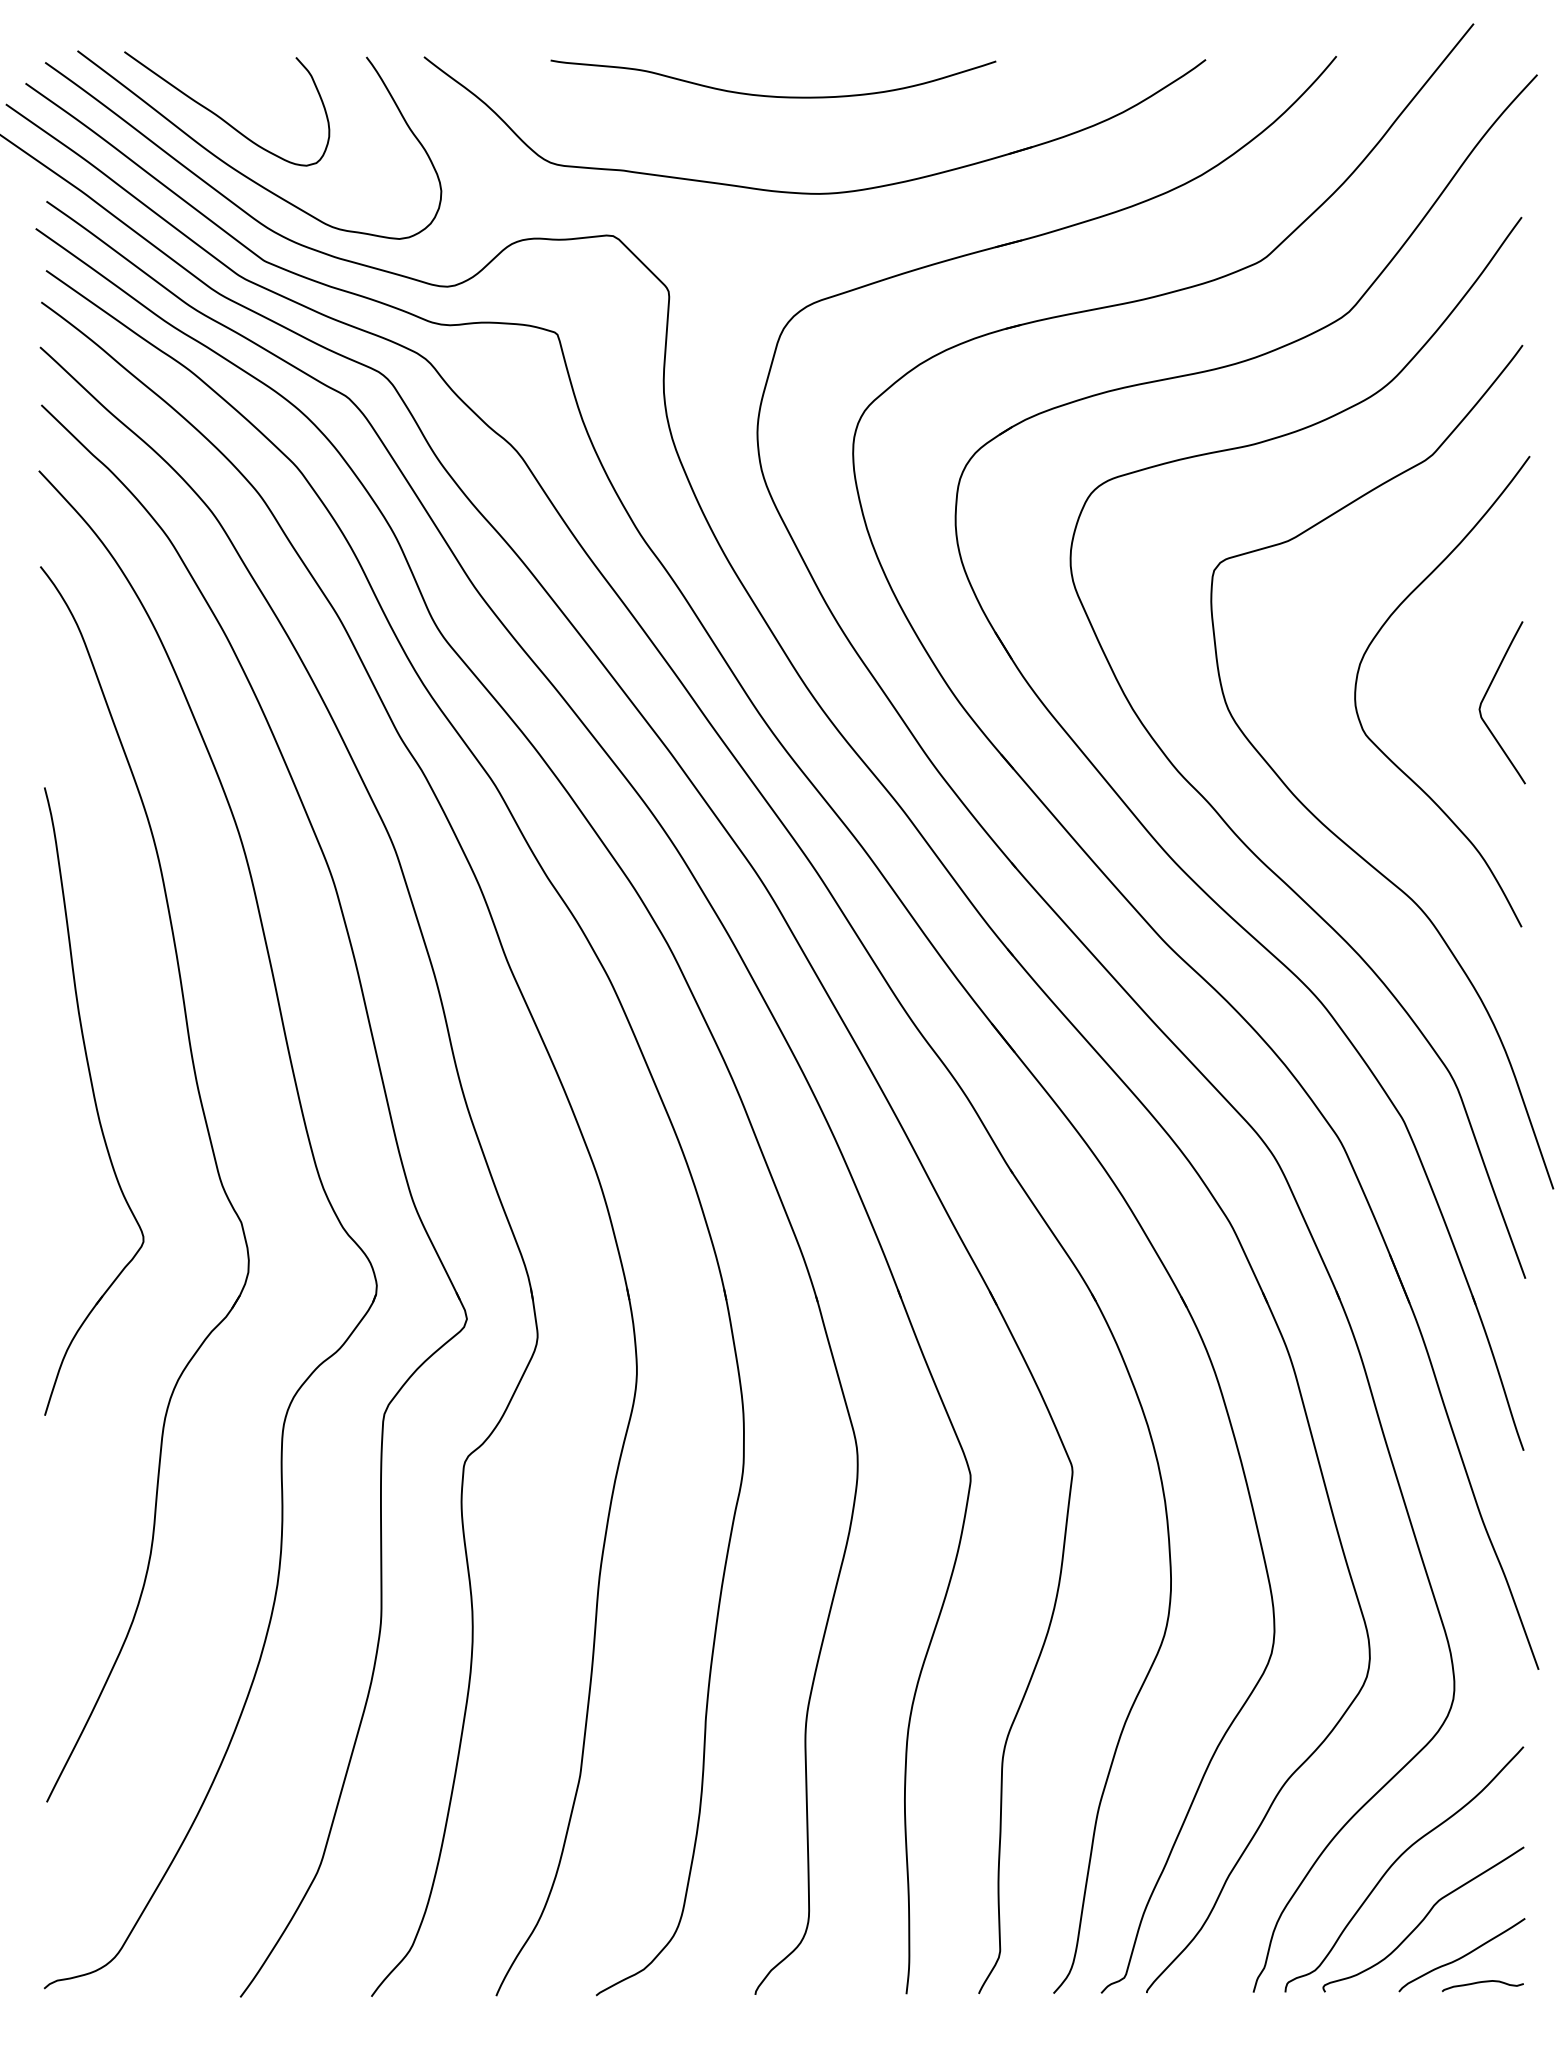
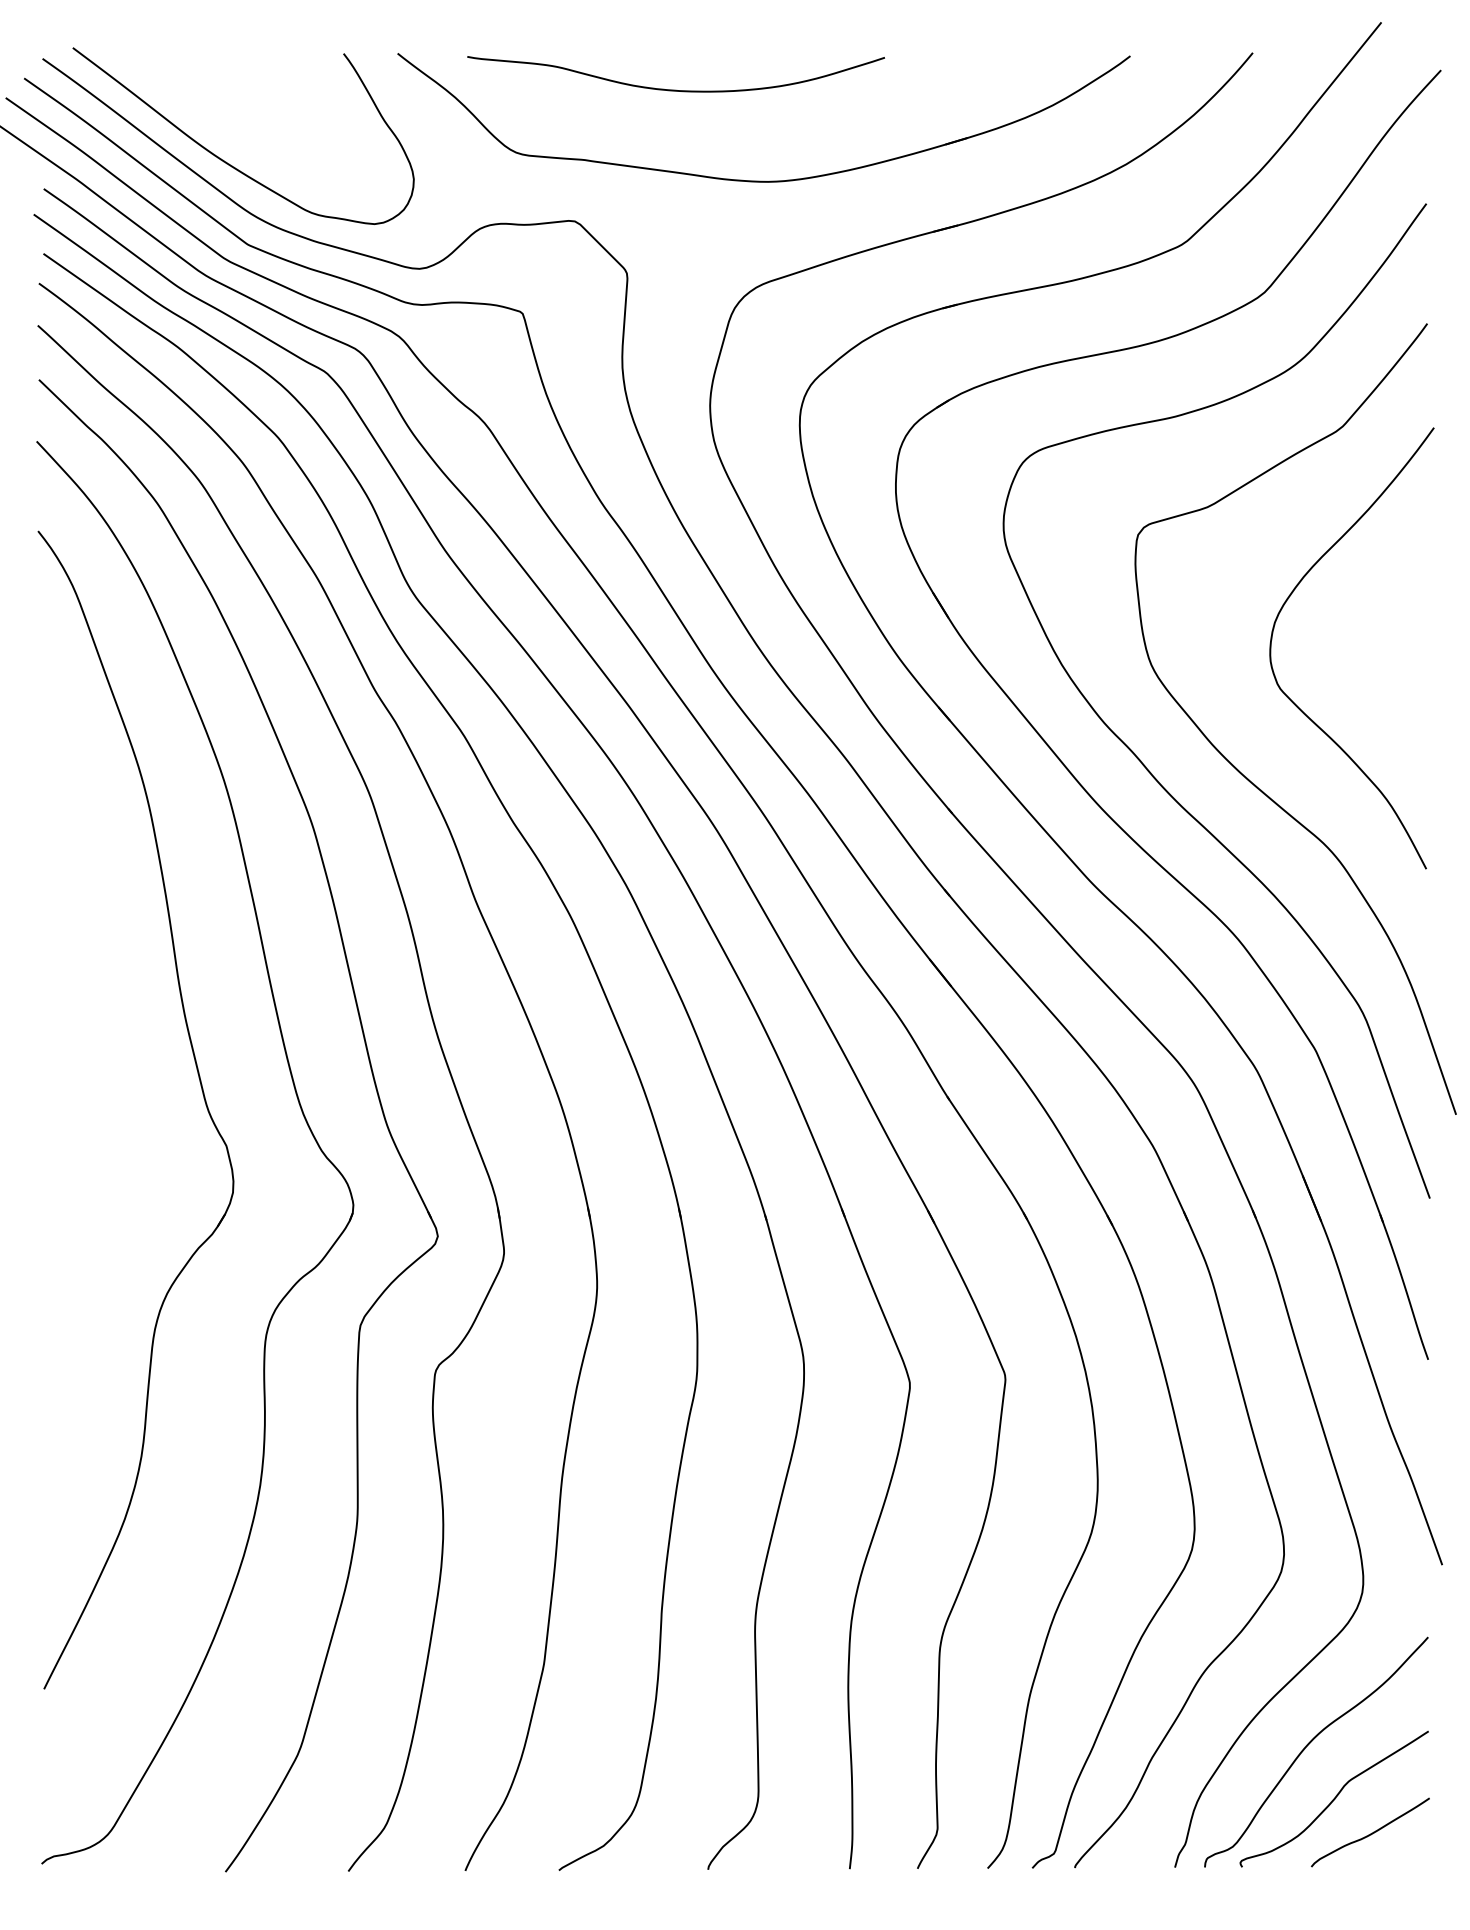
curve: (772, 95) -> (675, 89), moved
curve: (222, 117) -> (208, 110), removed
curve: (1486, 694) -> (1393, 651), removed
part: (94, 1101) -> (88, 1032), removed
curve: (1482, 1982) -> (1389, 1858), removed

